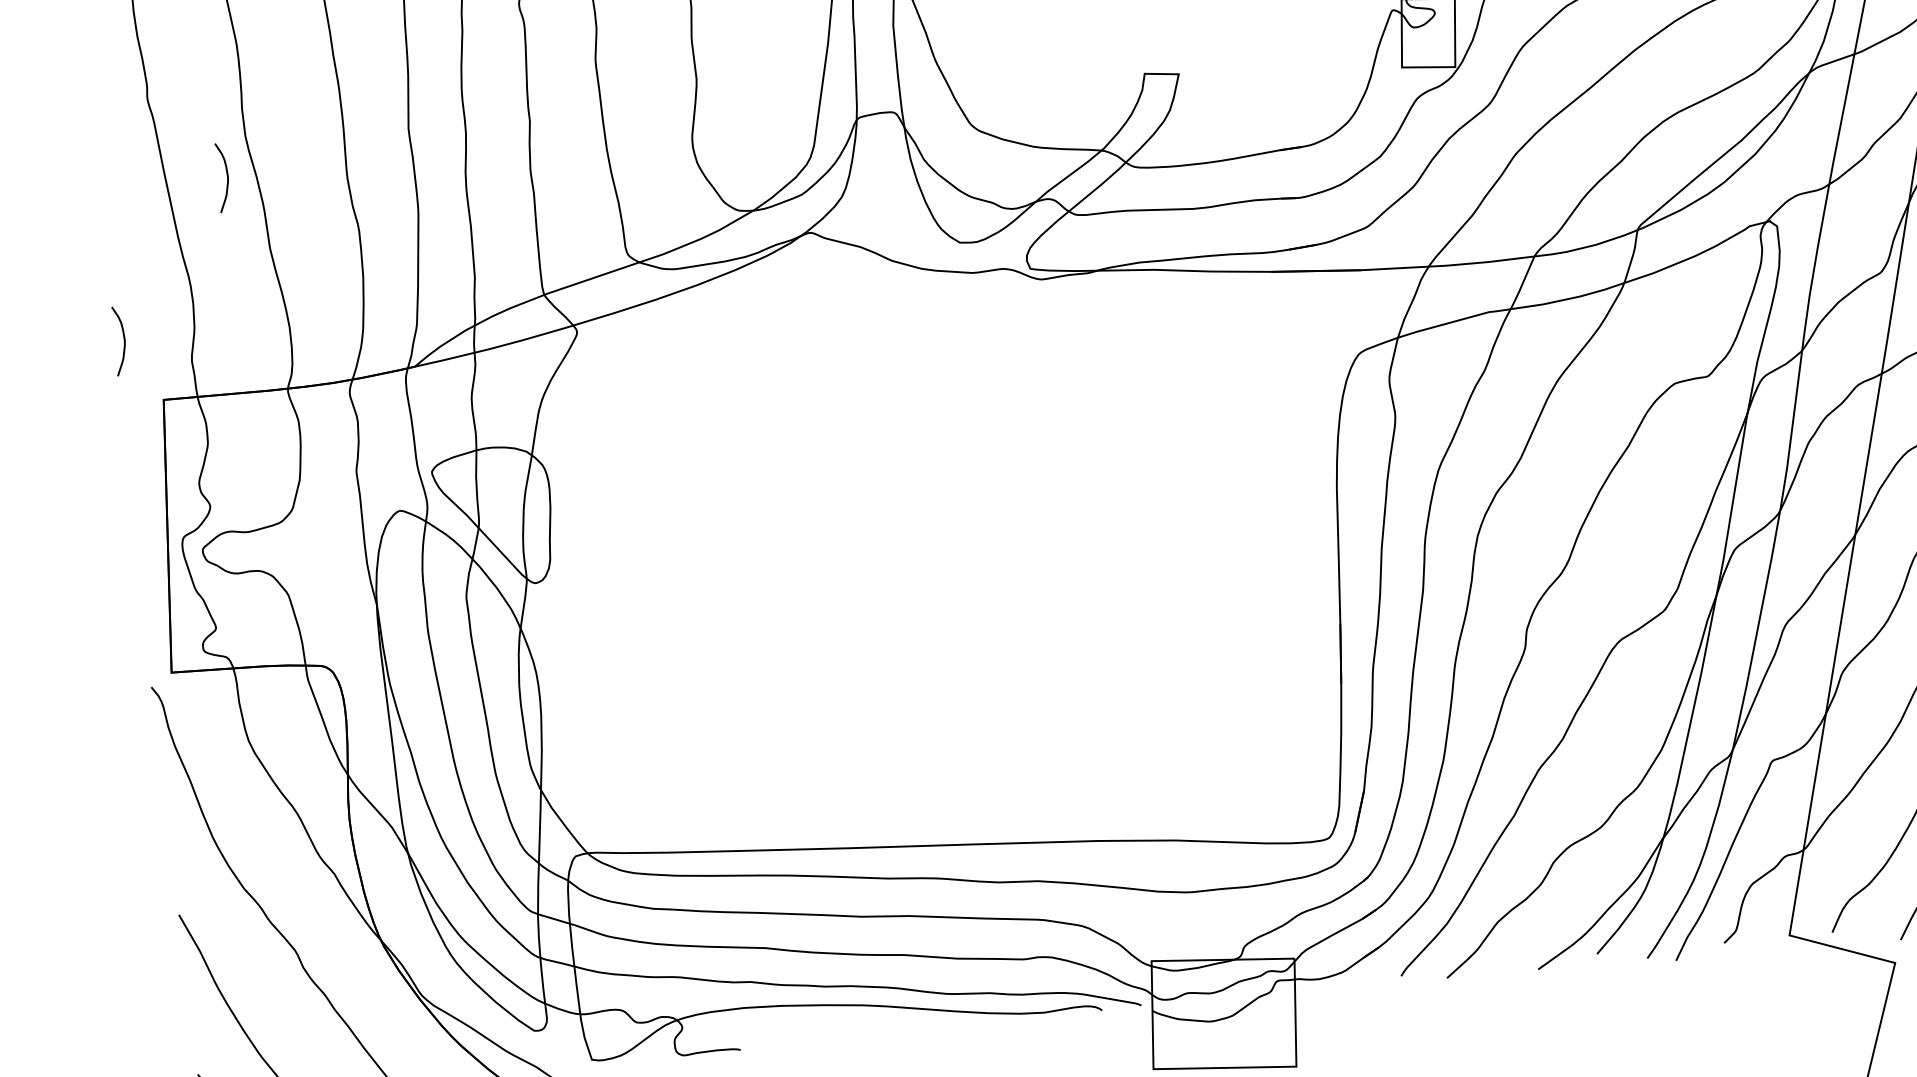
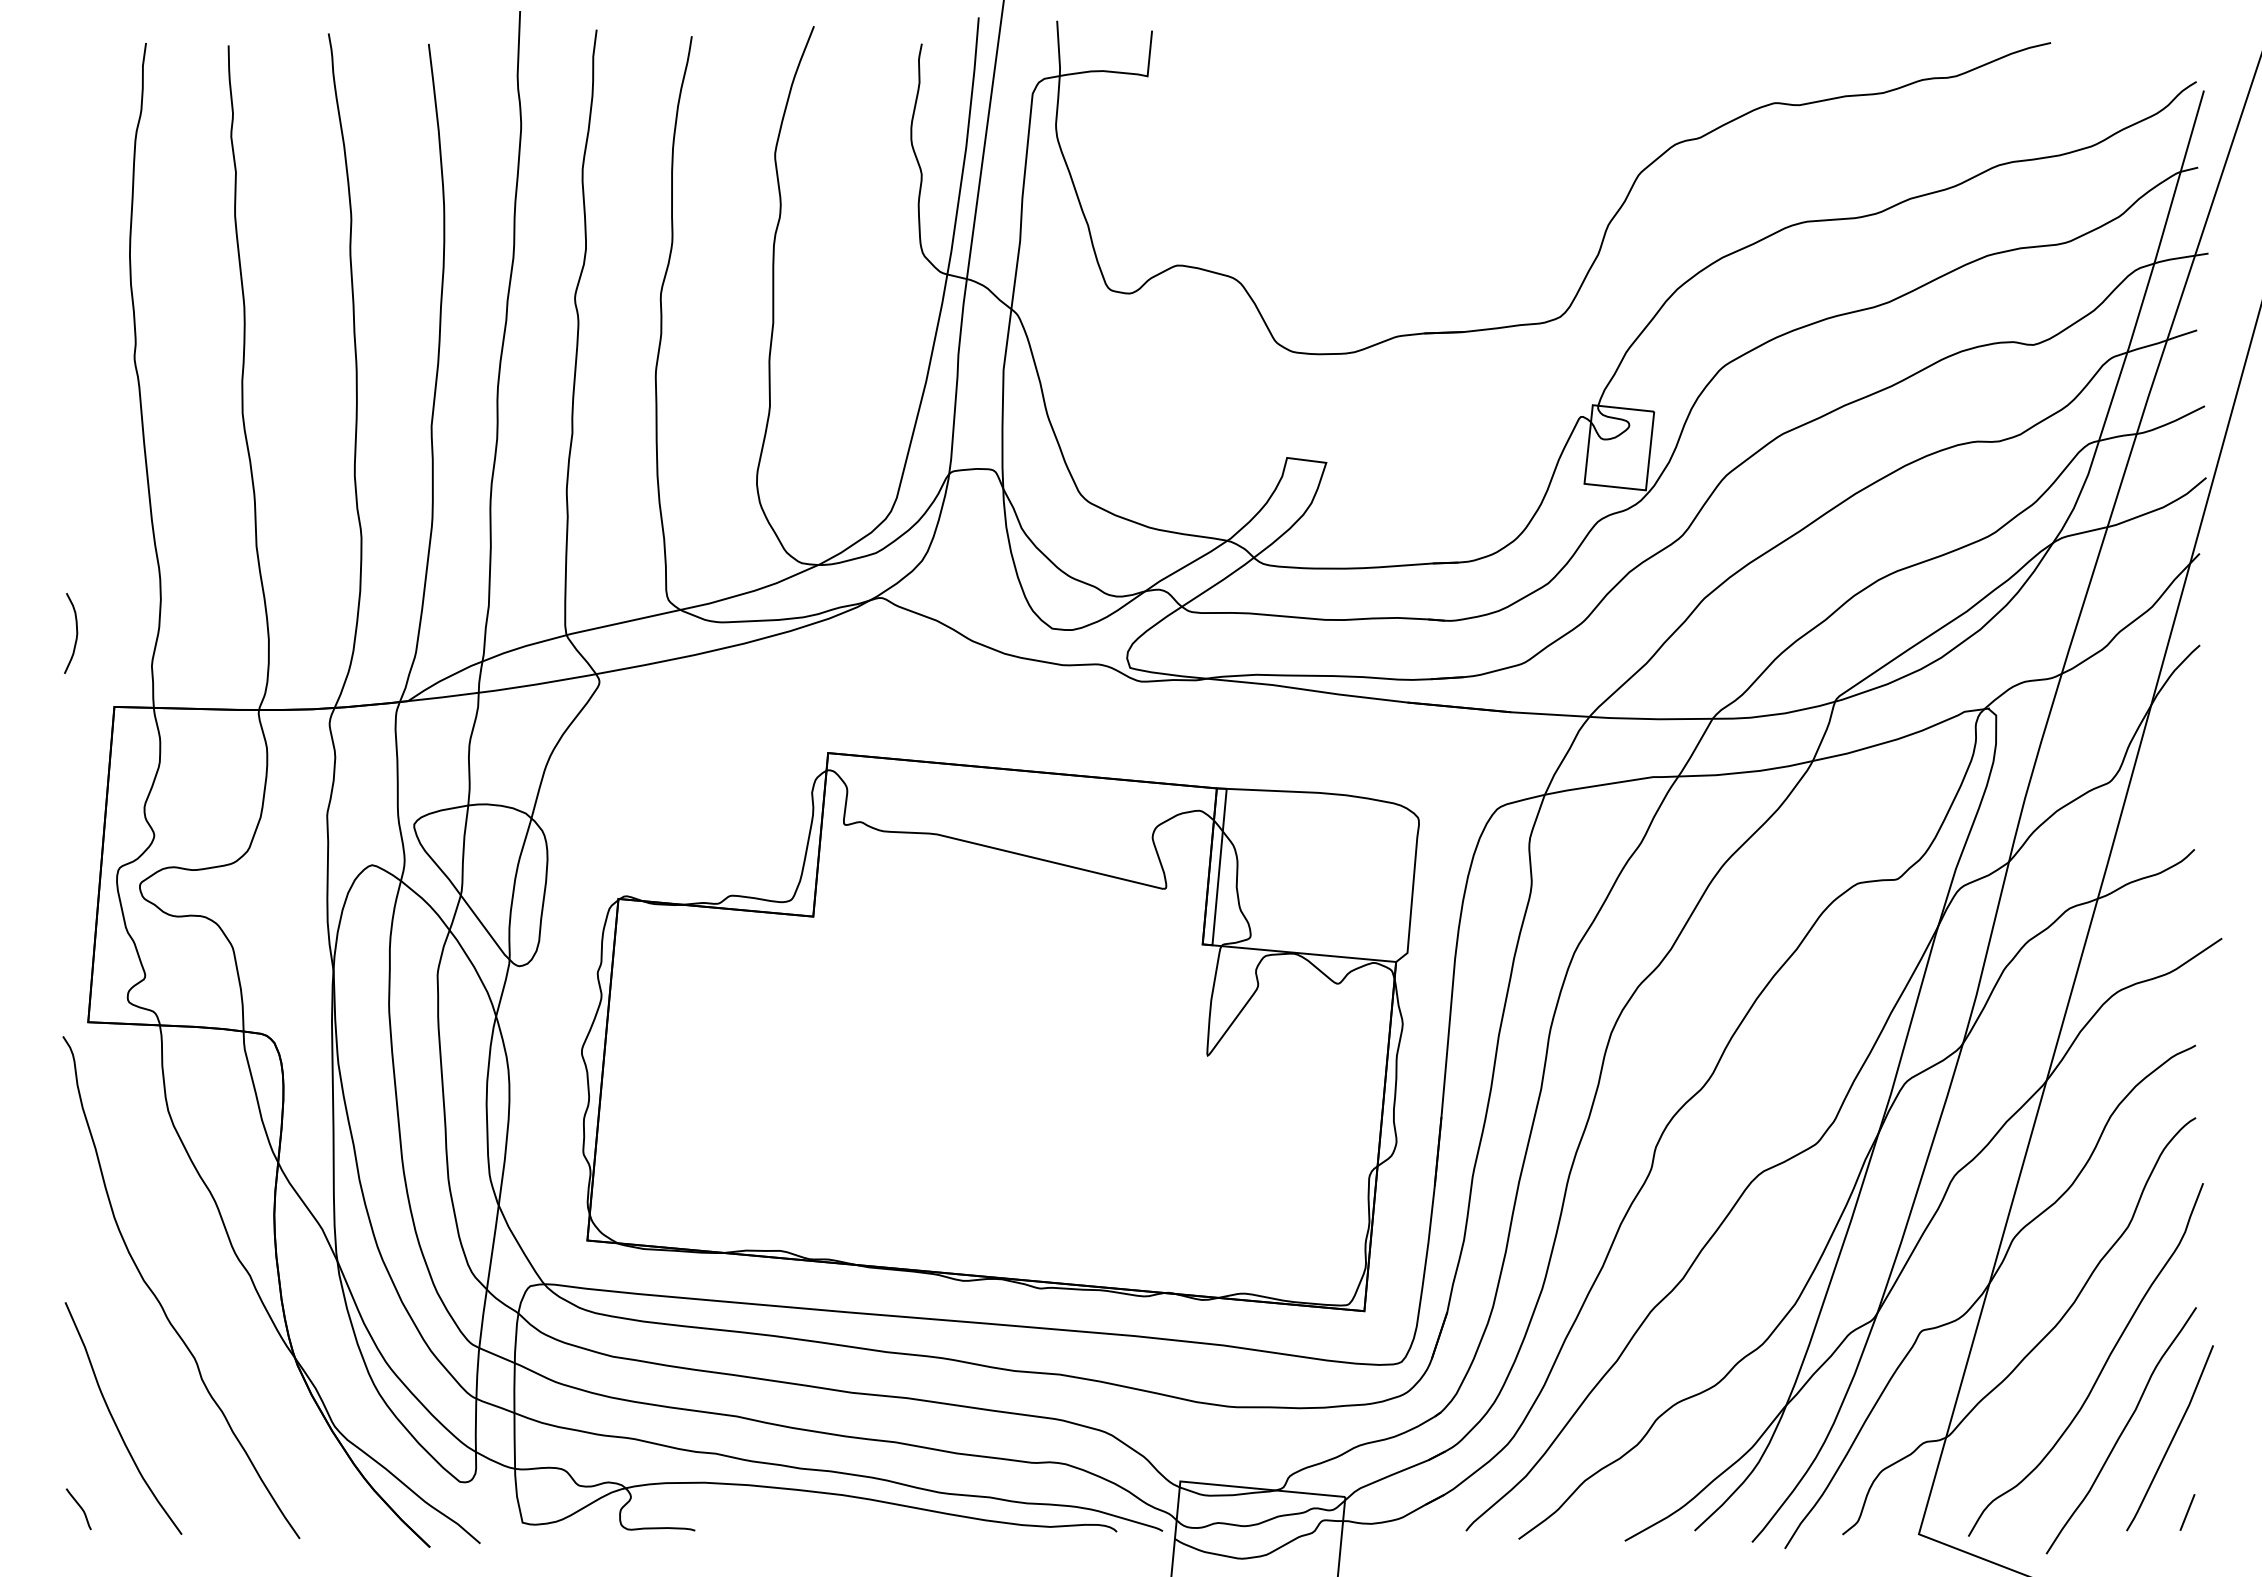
curve: (227, 177) -> (216, 458), removed
part: (954, 593) -> (1000, 1032), added

